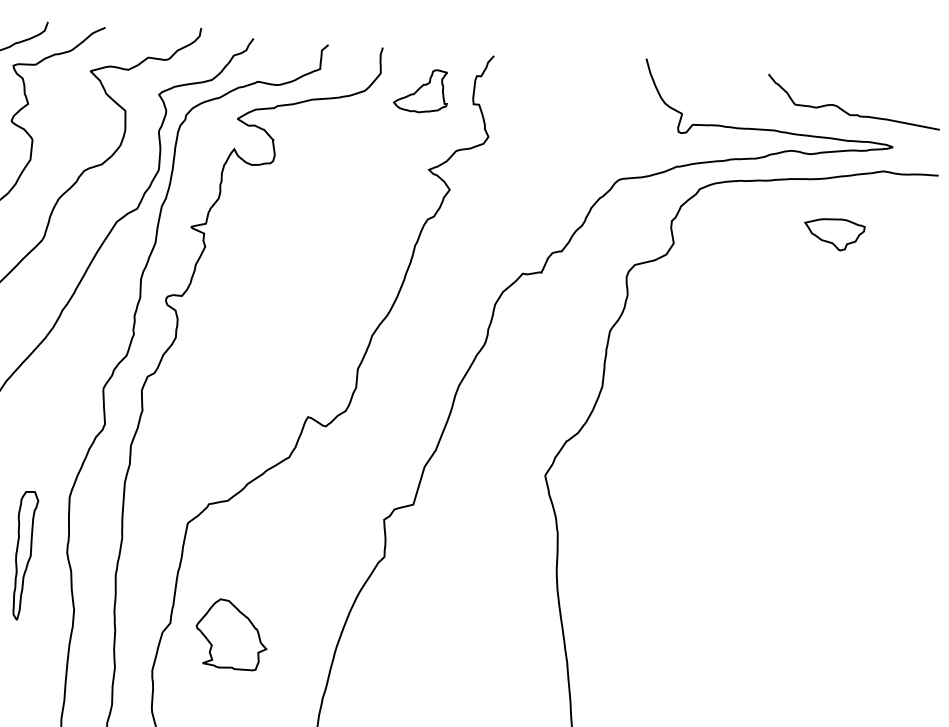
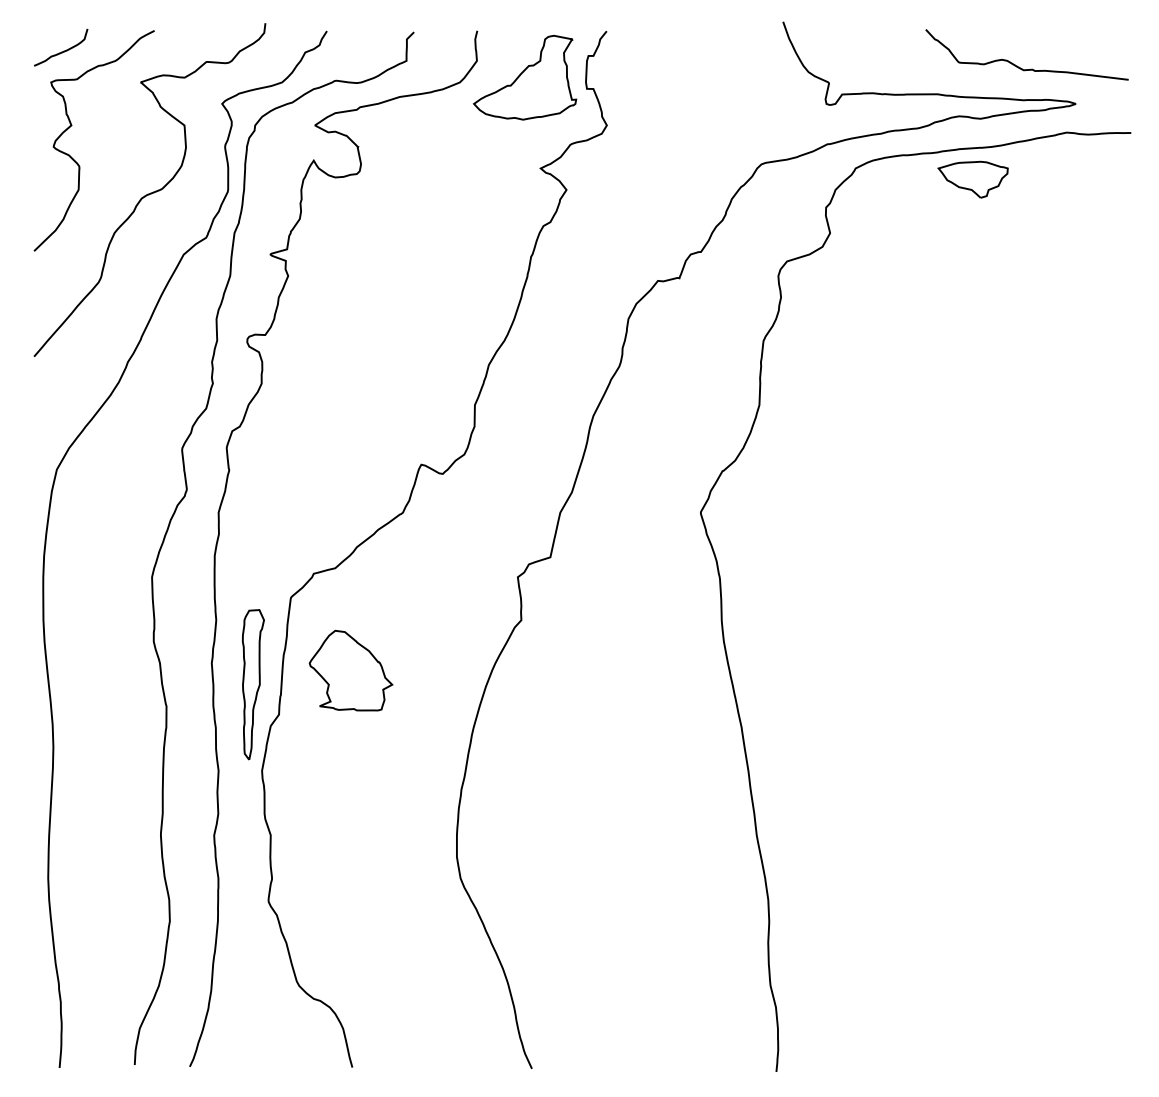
part: (421, 90) -> (525, 77), size x1.67
part: (833, 234) -> (972, 179), moved
part: (24, 555) -> (252, 684), moved
part: (231, 634) -> (350, 670), moved

